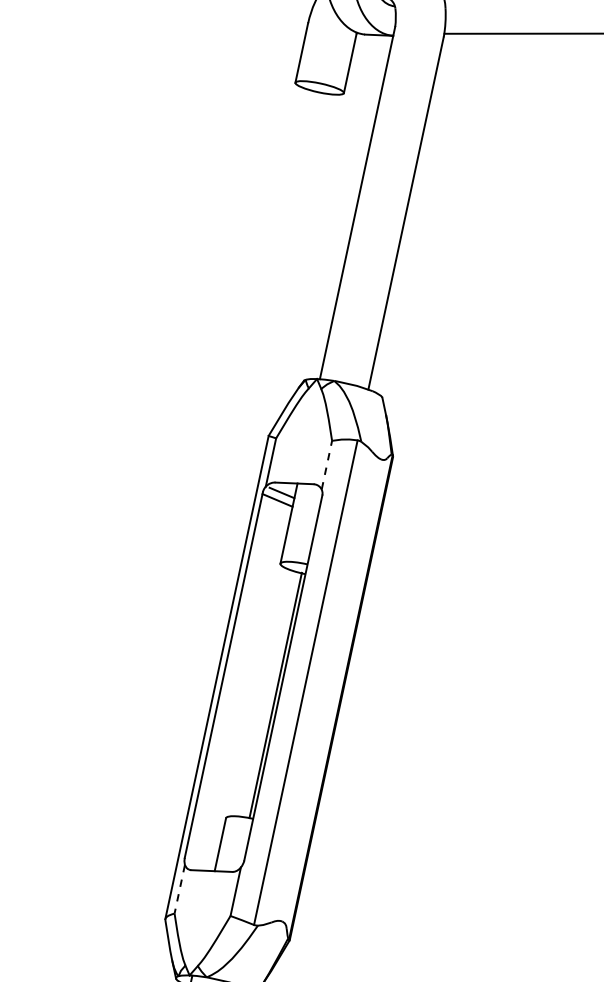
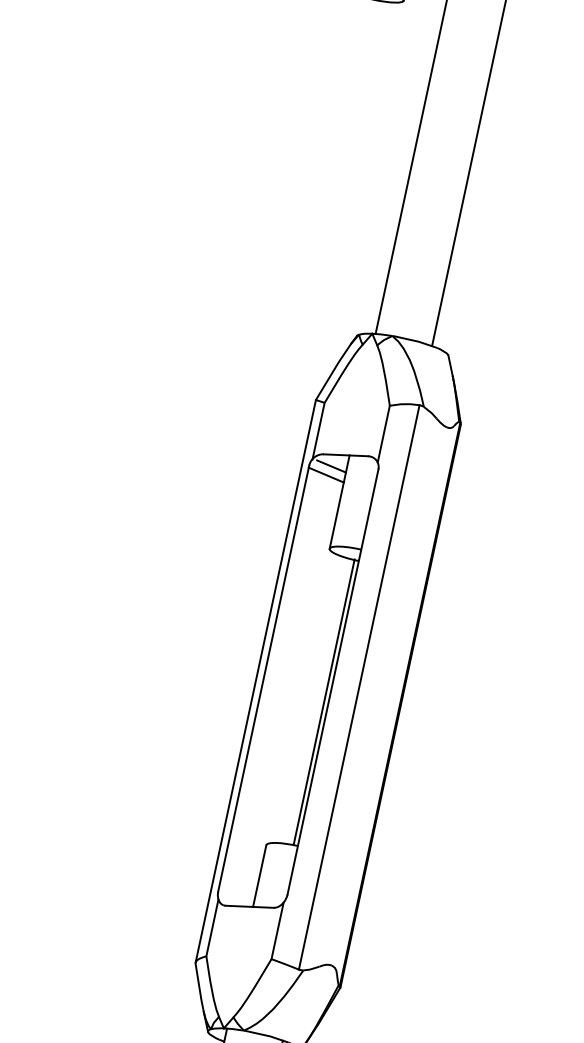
line: (326, 465) -> (383, 434), dashed -> solid
line: (179, 889) -> (212, 928), dashed -> solid

